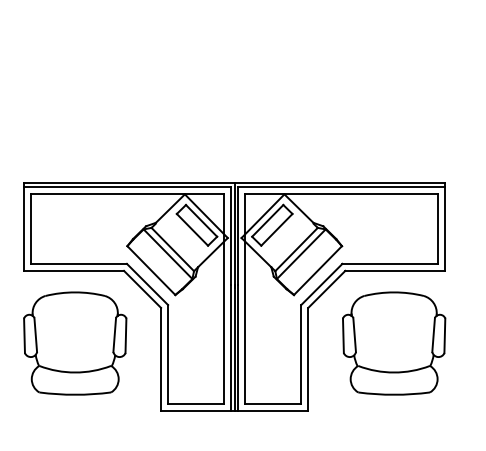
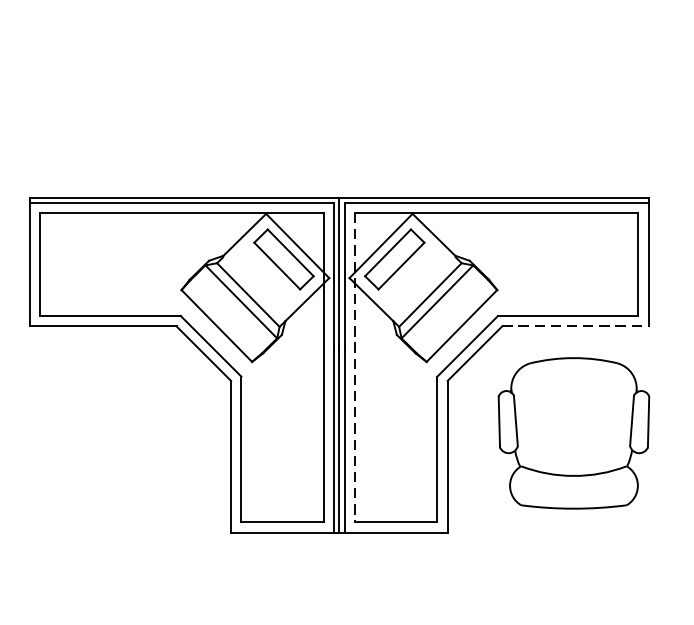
line: (395, 270) -> (575, 325), solid -> dashed
line: (245, 299) -> (355, 368), solid -> dashed
part: (75, 343) -> (105, 433), removed

